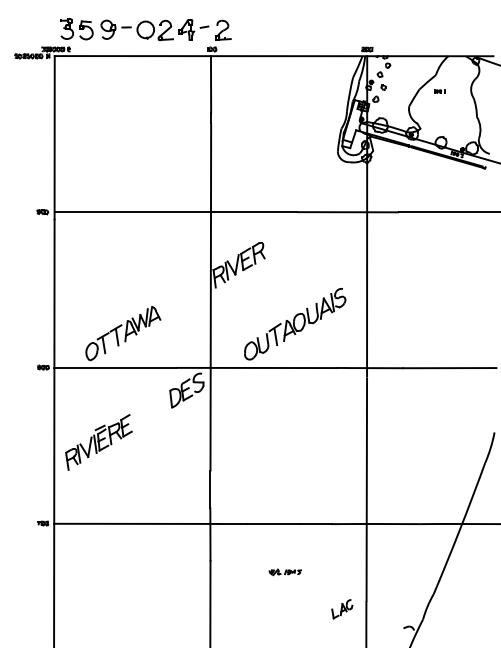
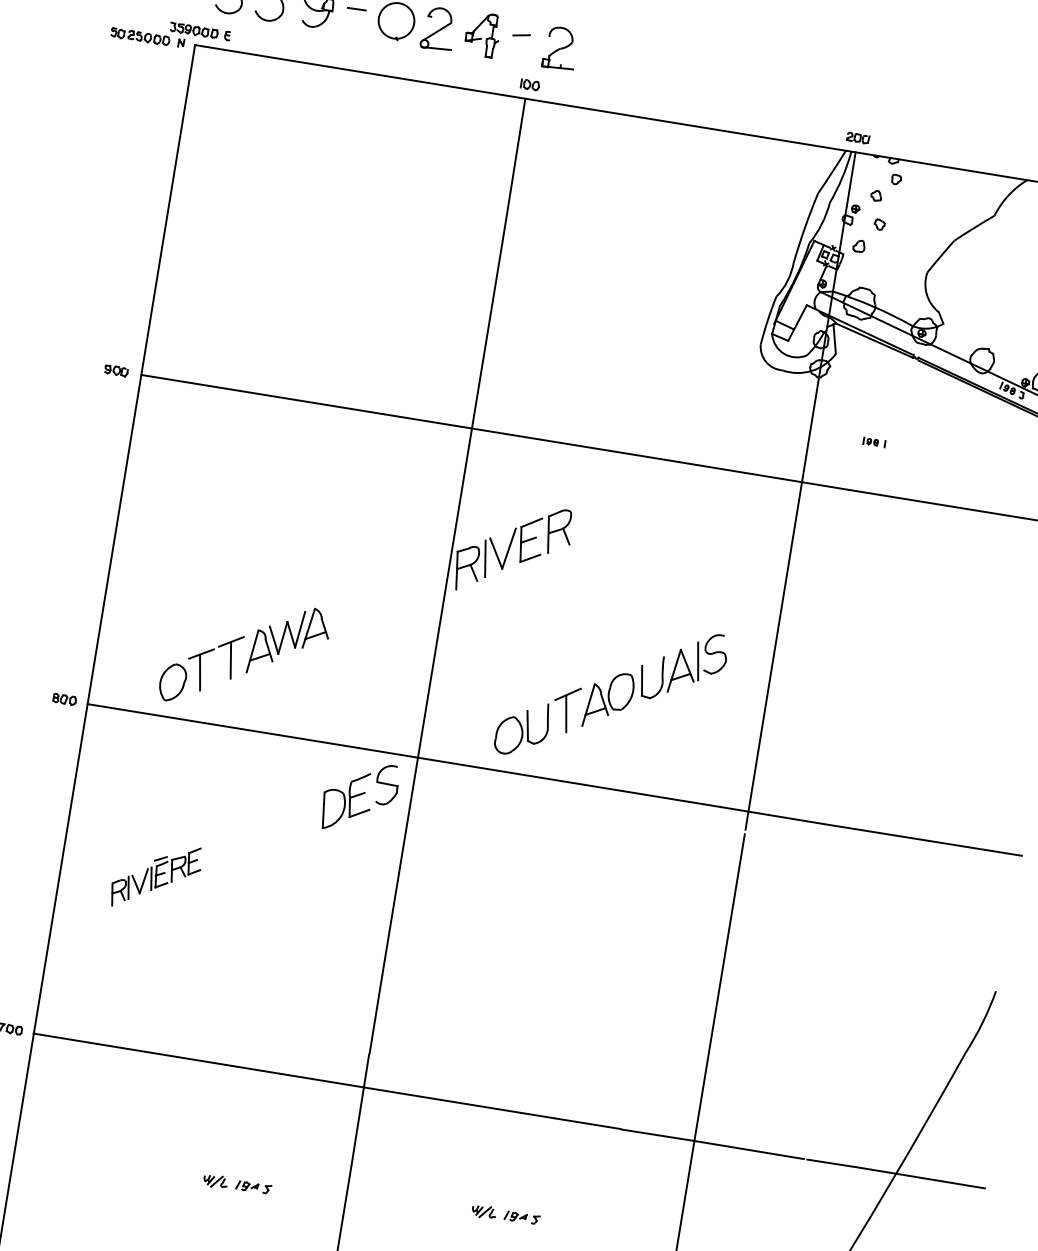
part: (439, 91) -> (874, 442), moved
part: (98, 442) -> (155, 876), size x0.6
part: (158, 578) -> (235, 1184), added

